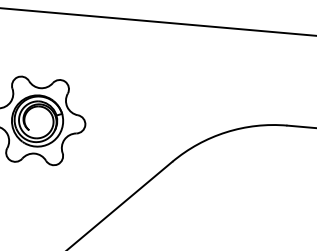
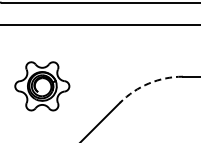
arc: (225, 132) -> (148, 83), solid -> dashed

